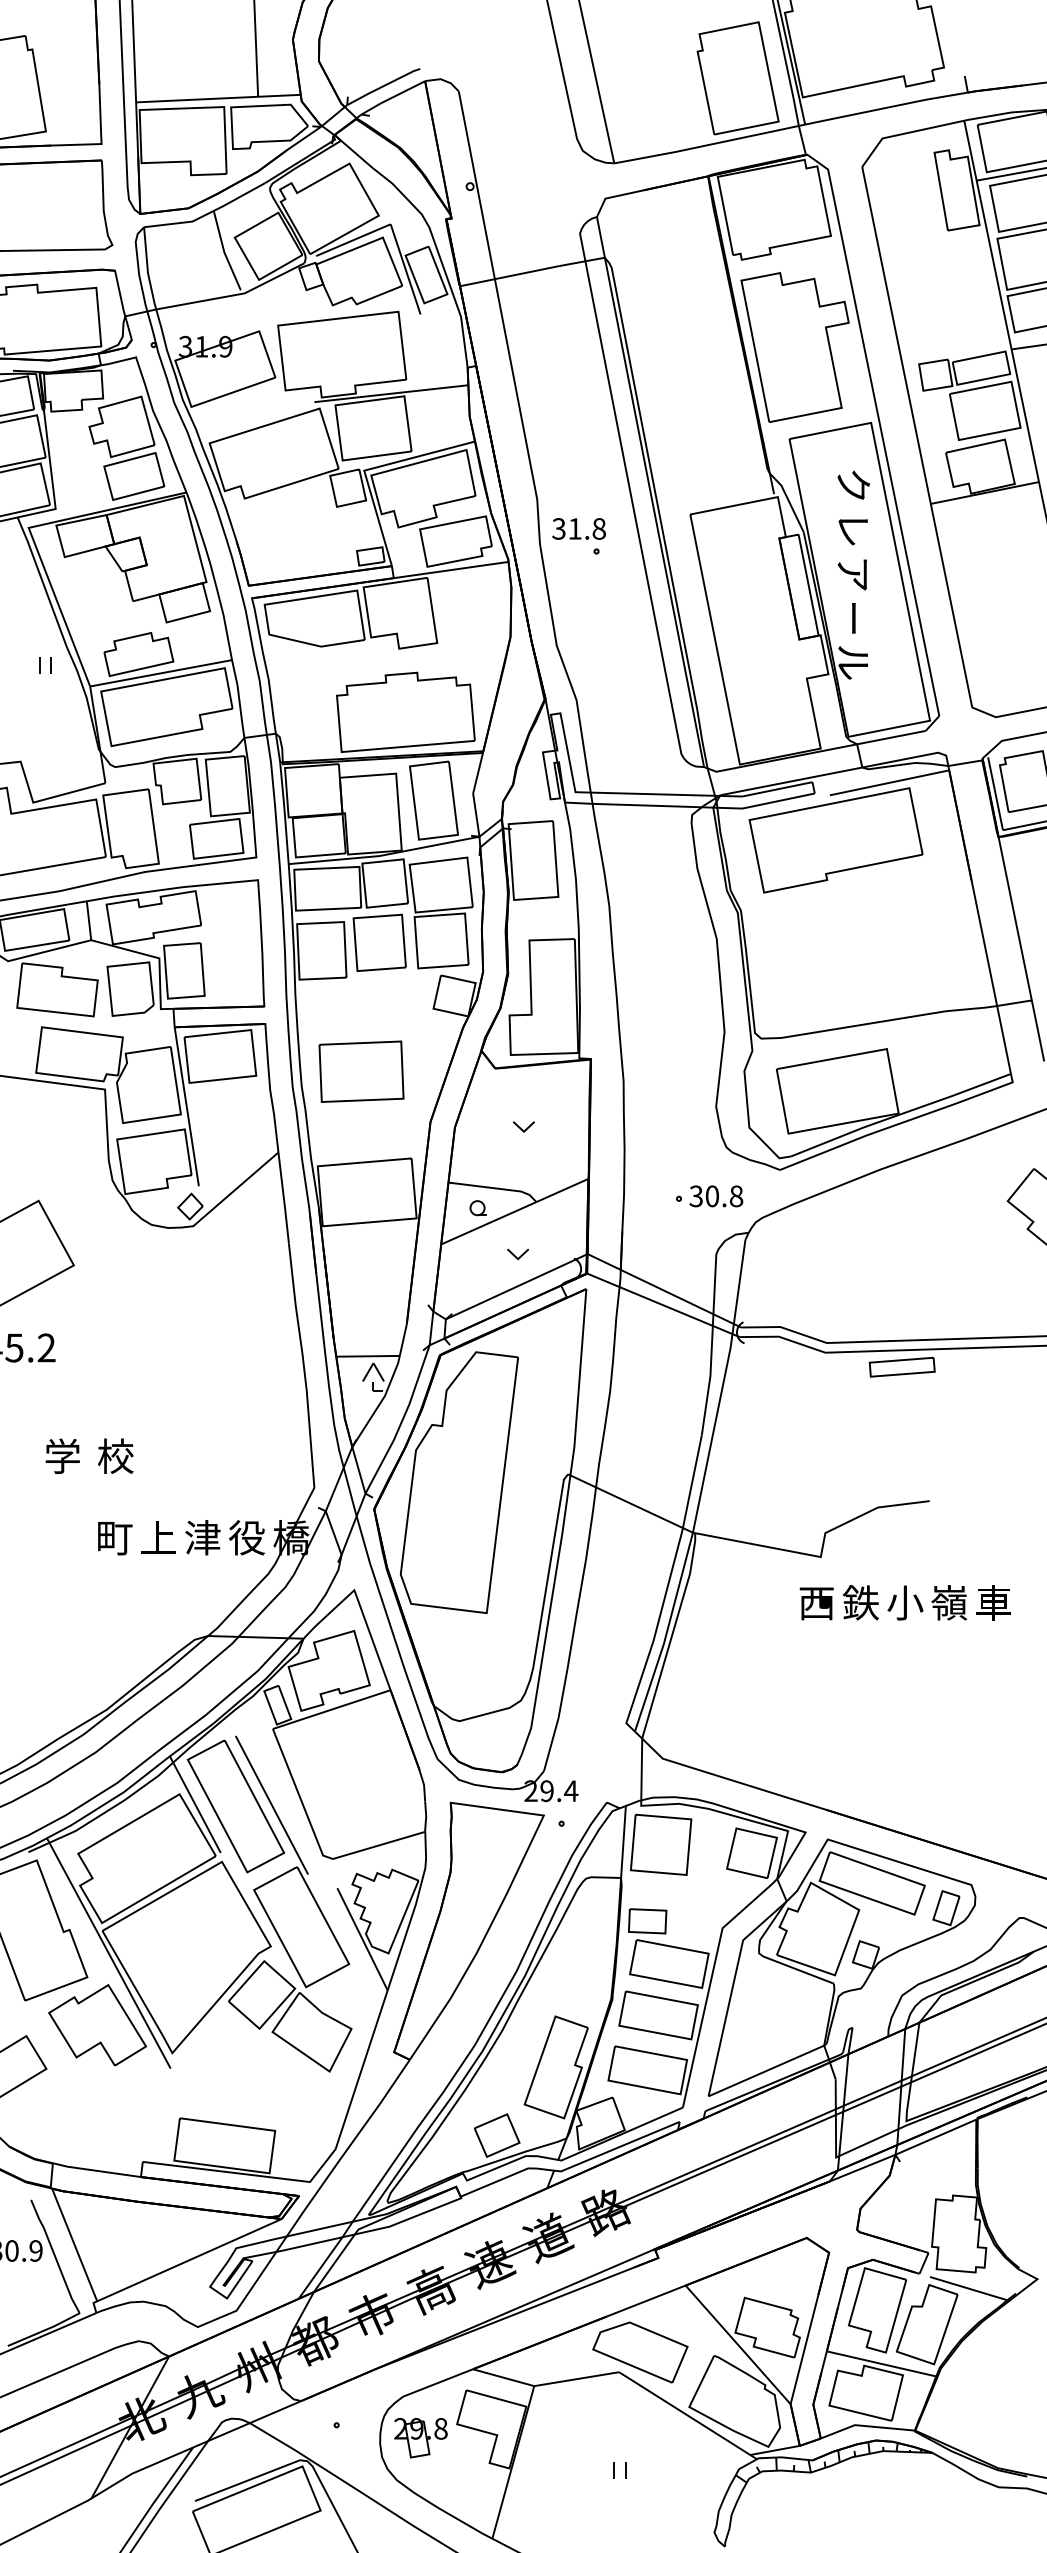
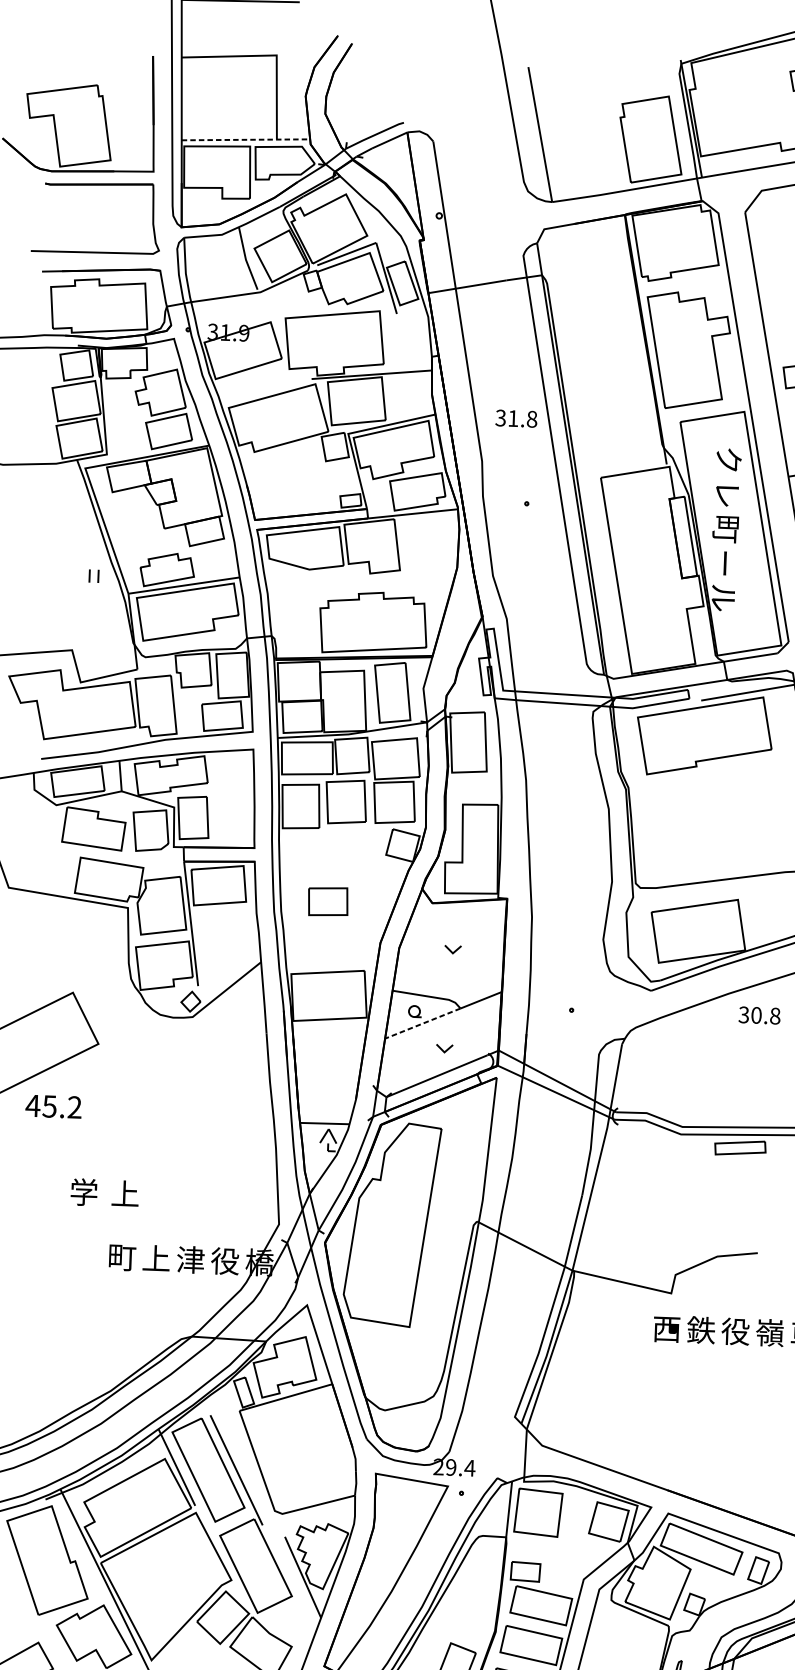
line: (219, 98) -> (246, 139), solid -> dashed
text: (578, 528) -> (515, 418), moved
text: (852, 574) -> (725, 529), ア -> 町
part: (361, 1071) -> (328, 901), size x0.6
text: (716, 1196) -> (759, 1015), moved
line: (488, 1223) -> (422, 1023), solid -> dashed
text: (115, 1455) -> (125, 1193), 校 -> 上
text: (905, 1602) -> (735, 1331), 小 -> 役

